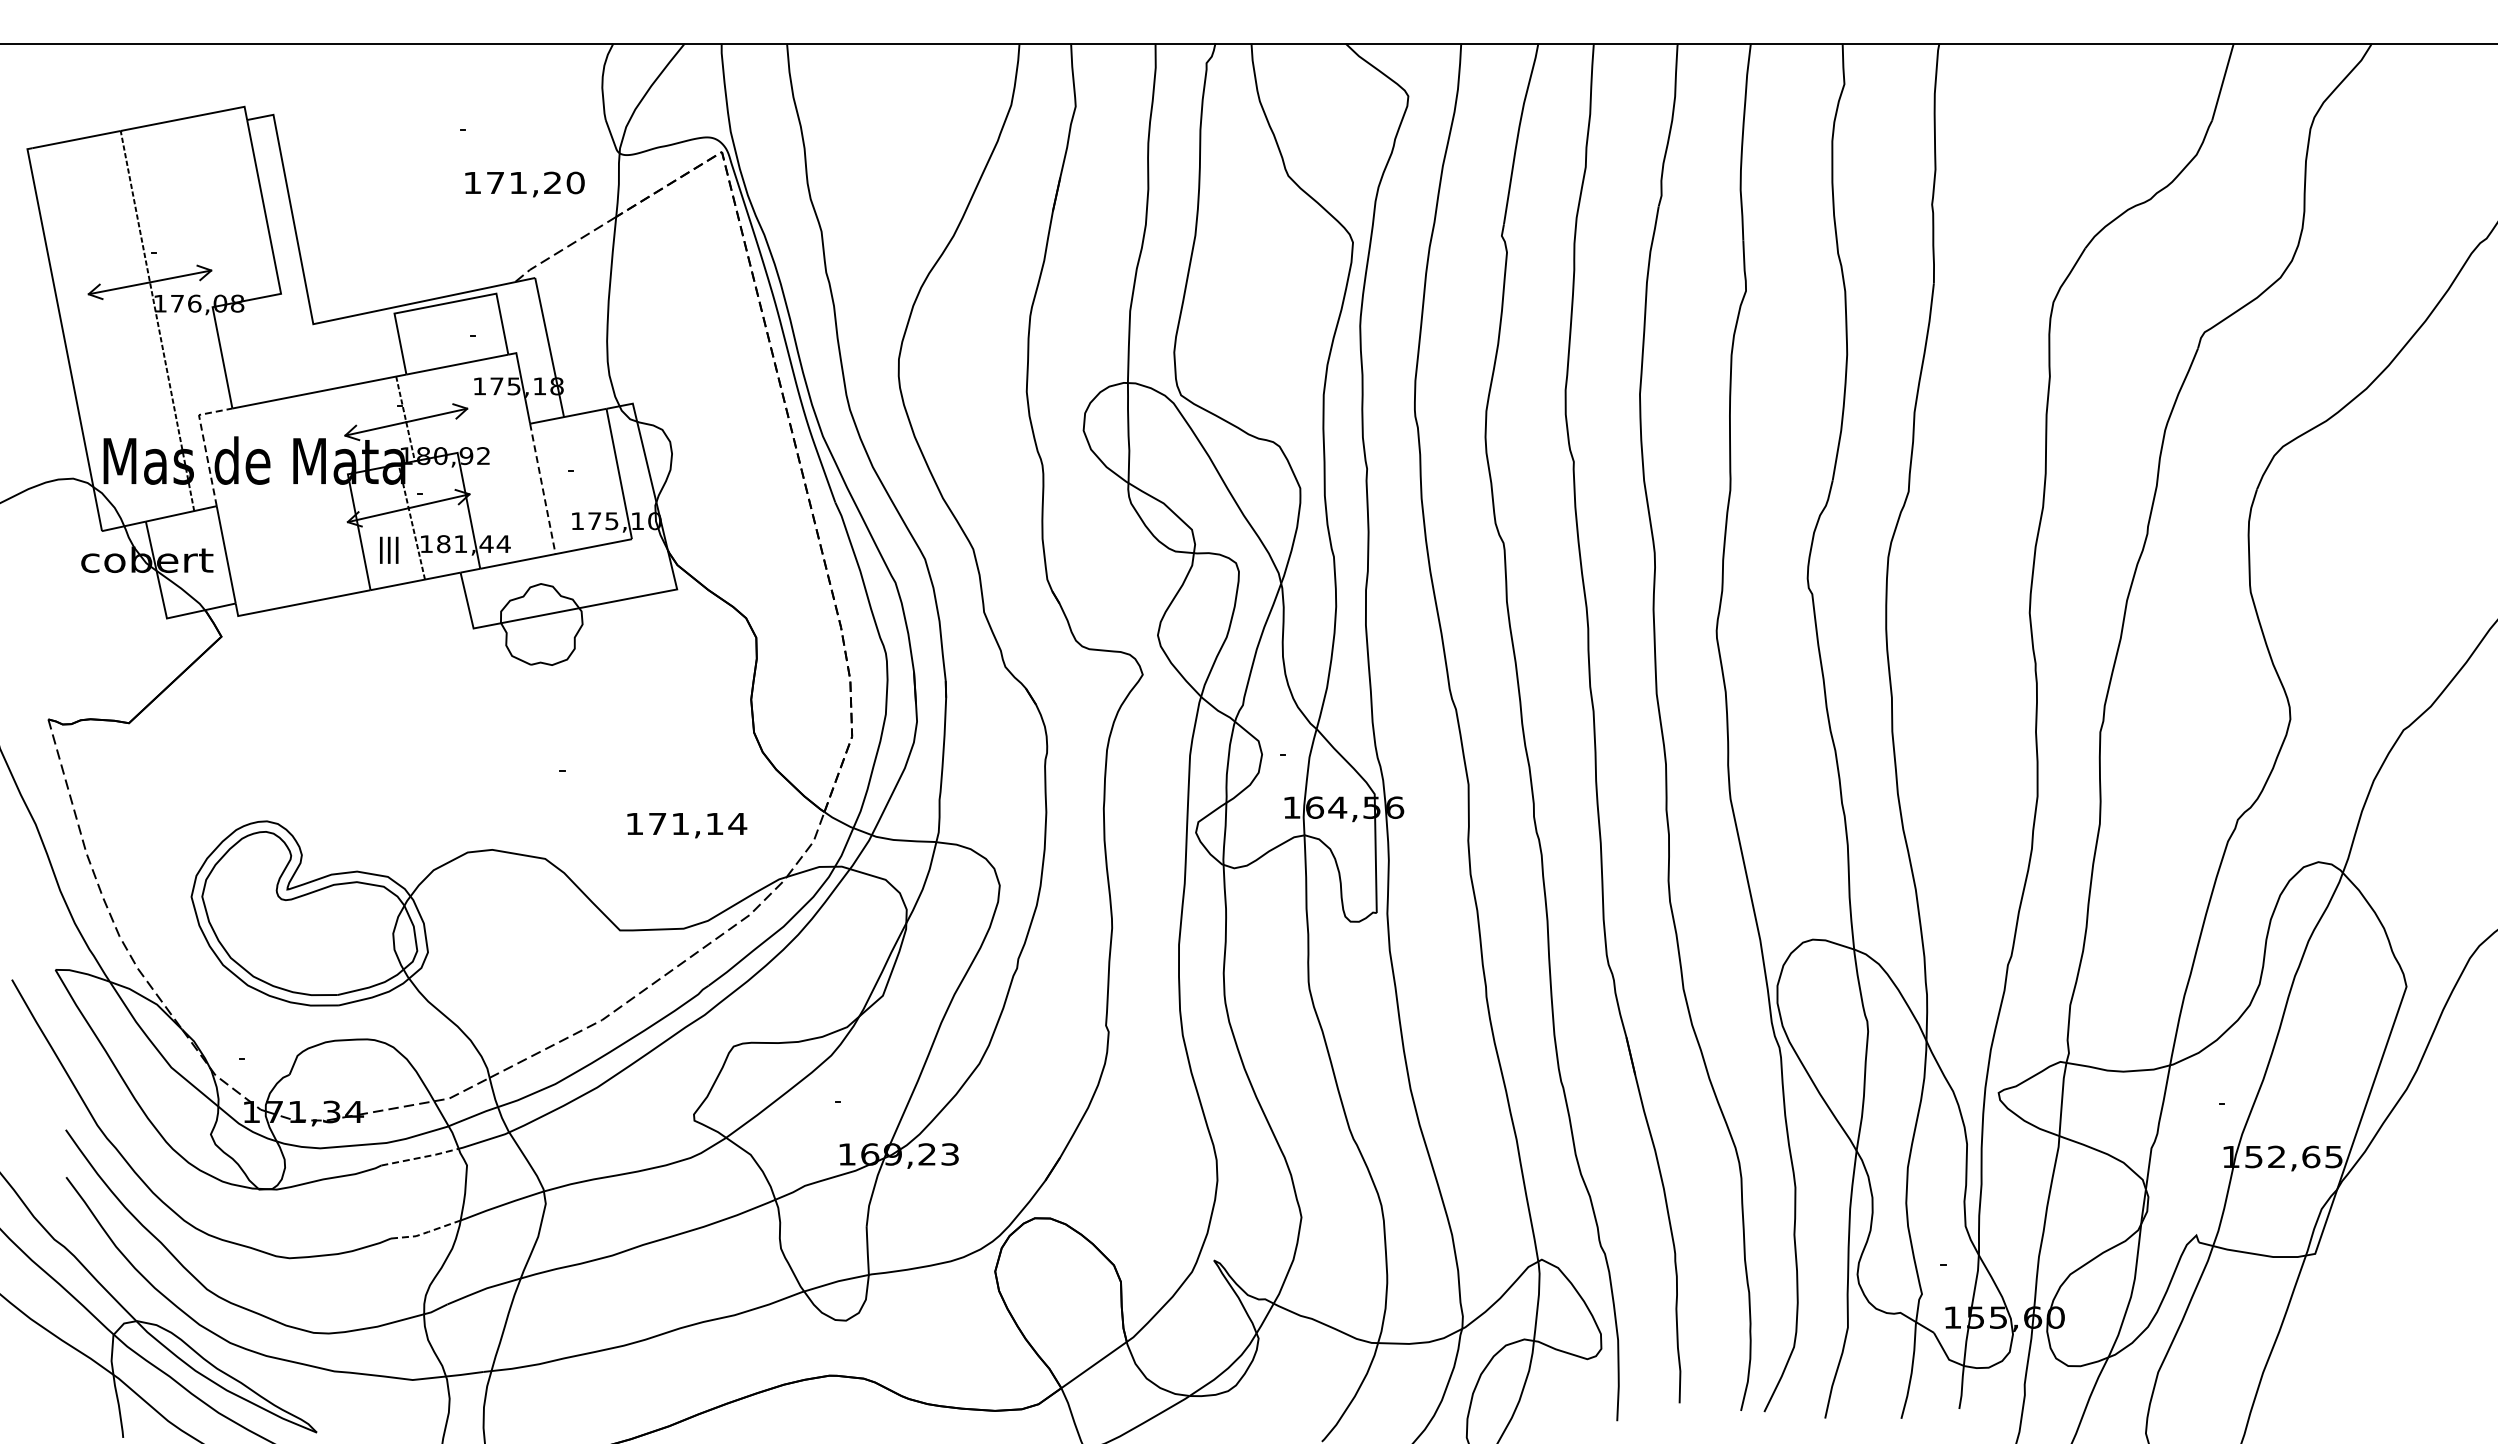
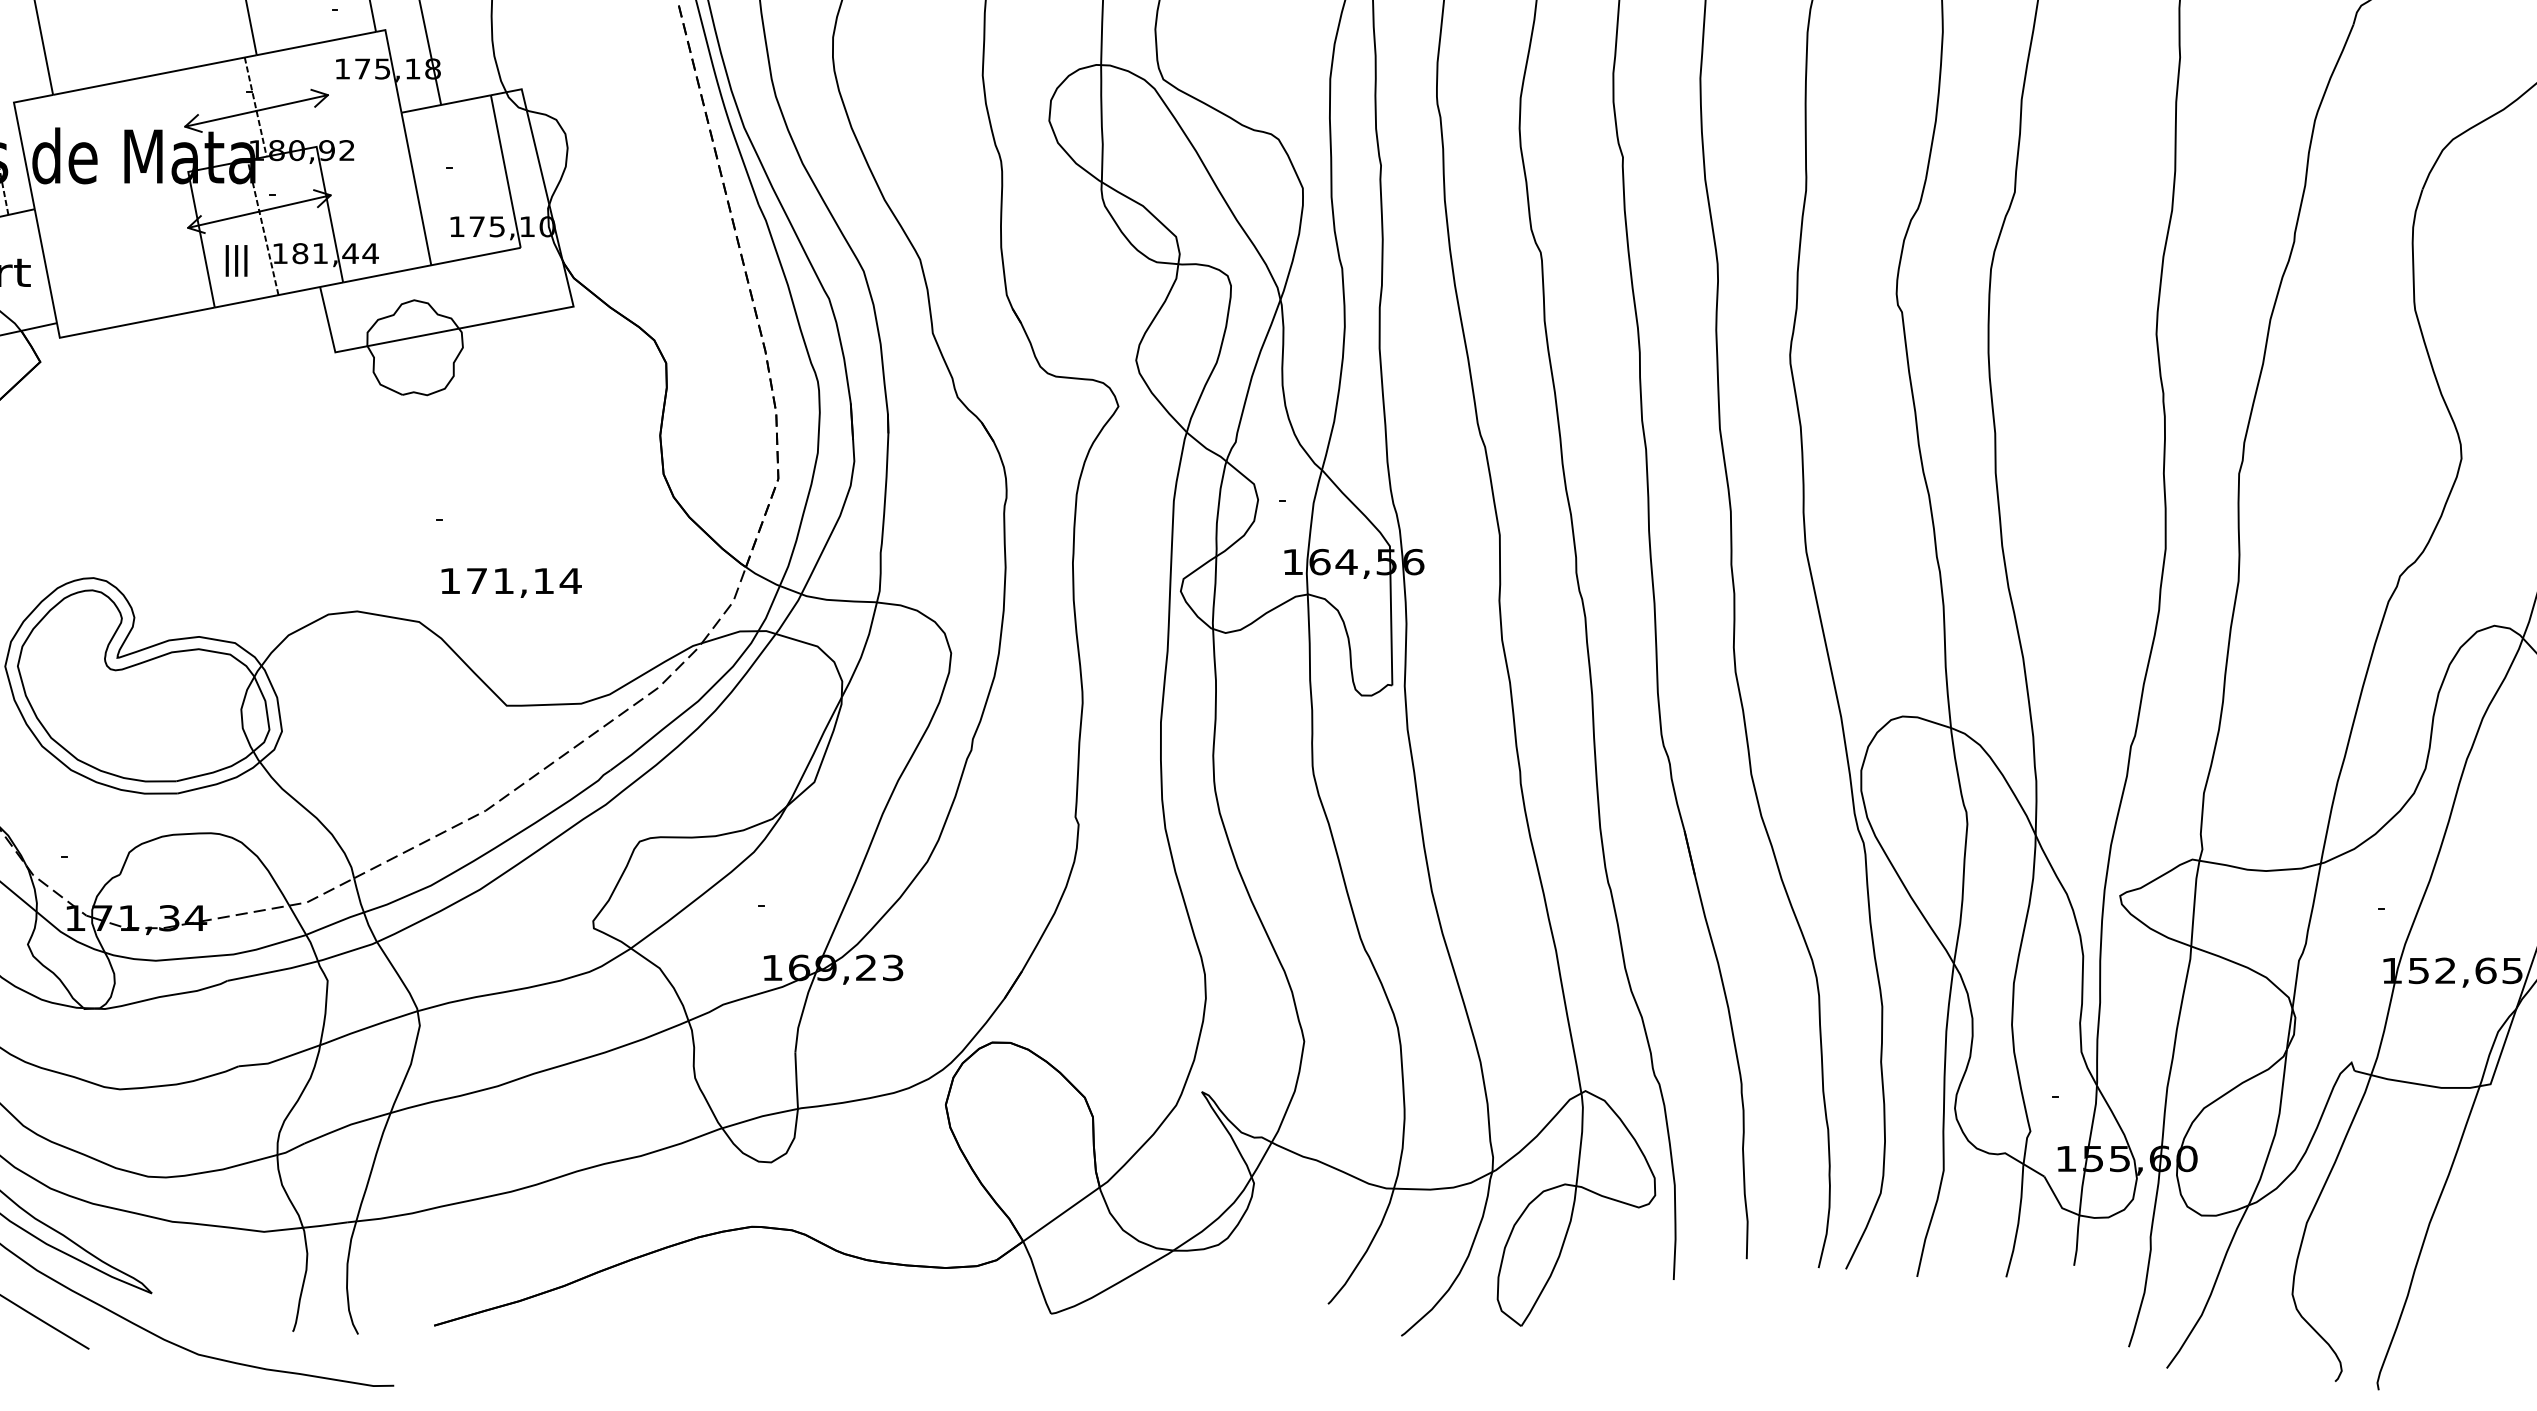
line: (204, 442) -> (20, 134), dashed -> solid
line: (542, 489) -> (415, 189), dashed -> solid
text: (687, 825) -> (511, 582), moved
line: (421, 1157) -> (274, 971), dashed -> solid
line: (426, 1232) -> (280, 1059), dashed -> solid

